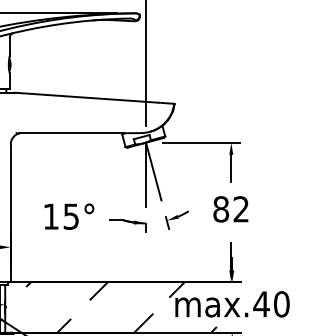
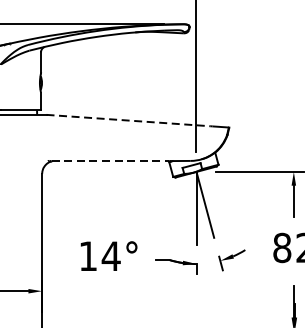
line: (87, 97) -> (129, 120), solid -> dashed
line: (70, 133) -> (110, 161), solid -> dashed
text: (70, 216) -> (110, 256), 15° -> 14°

